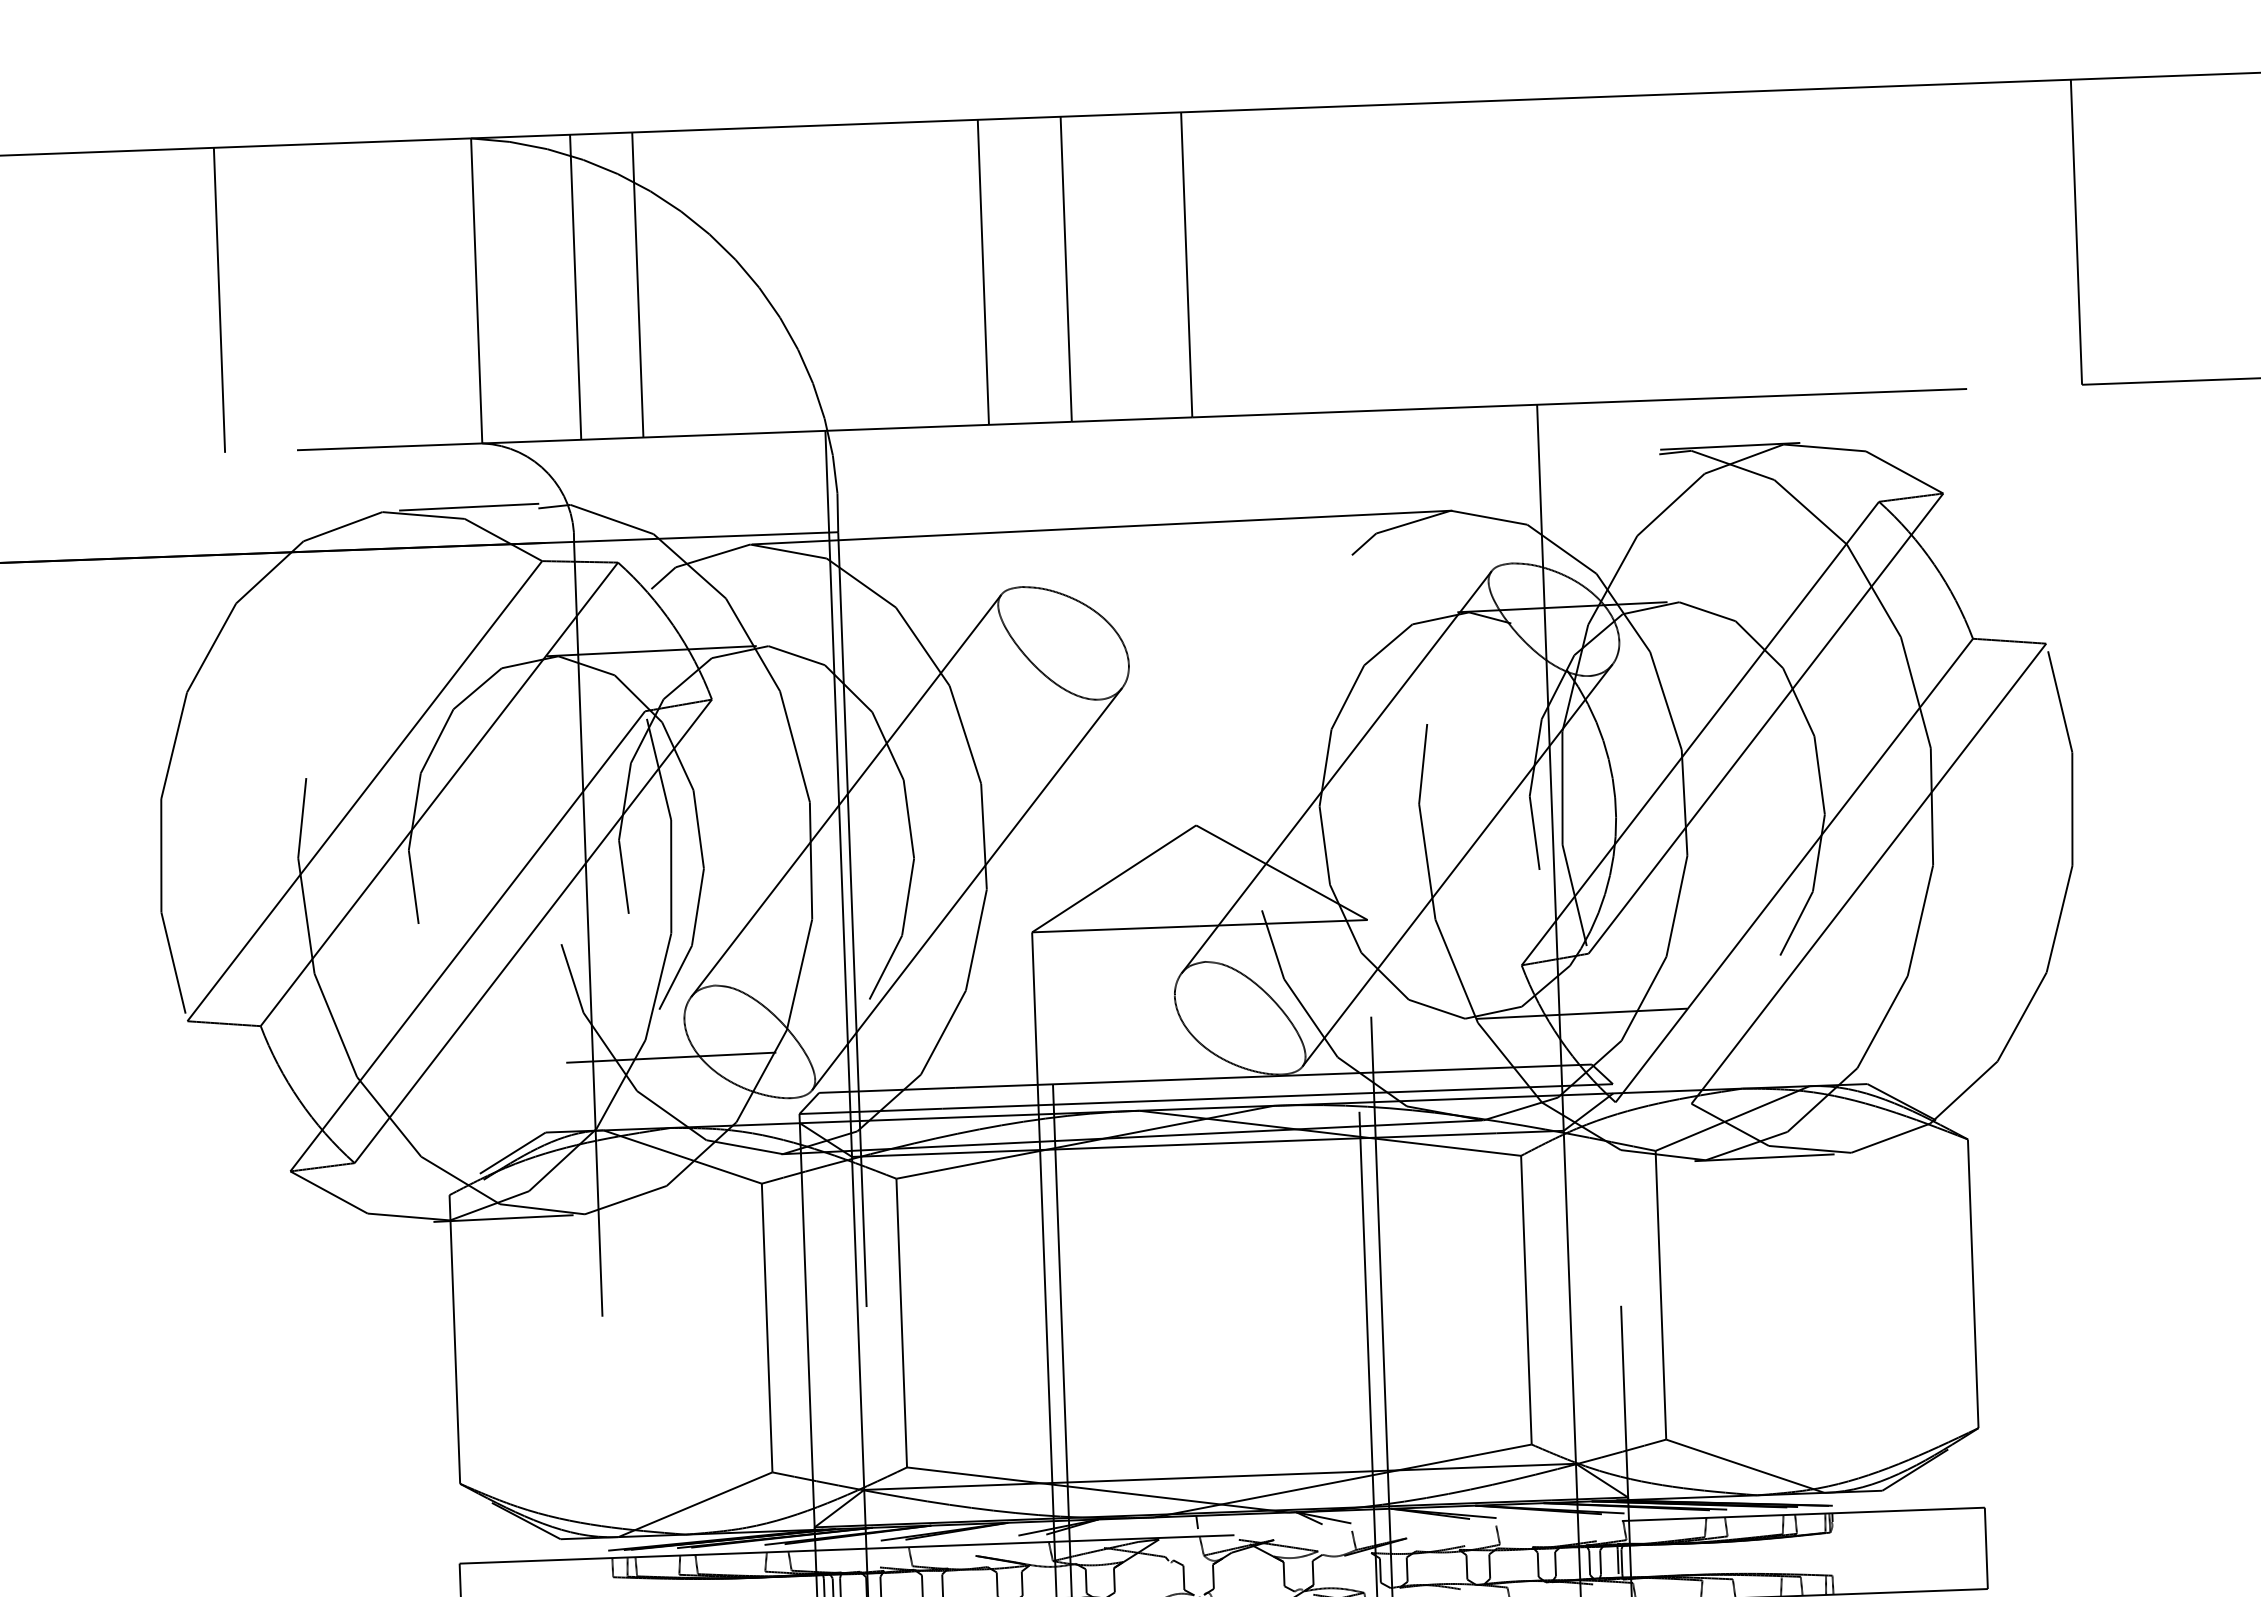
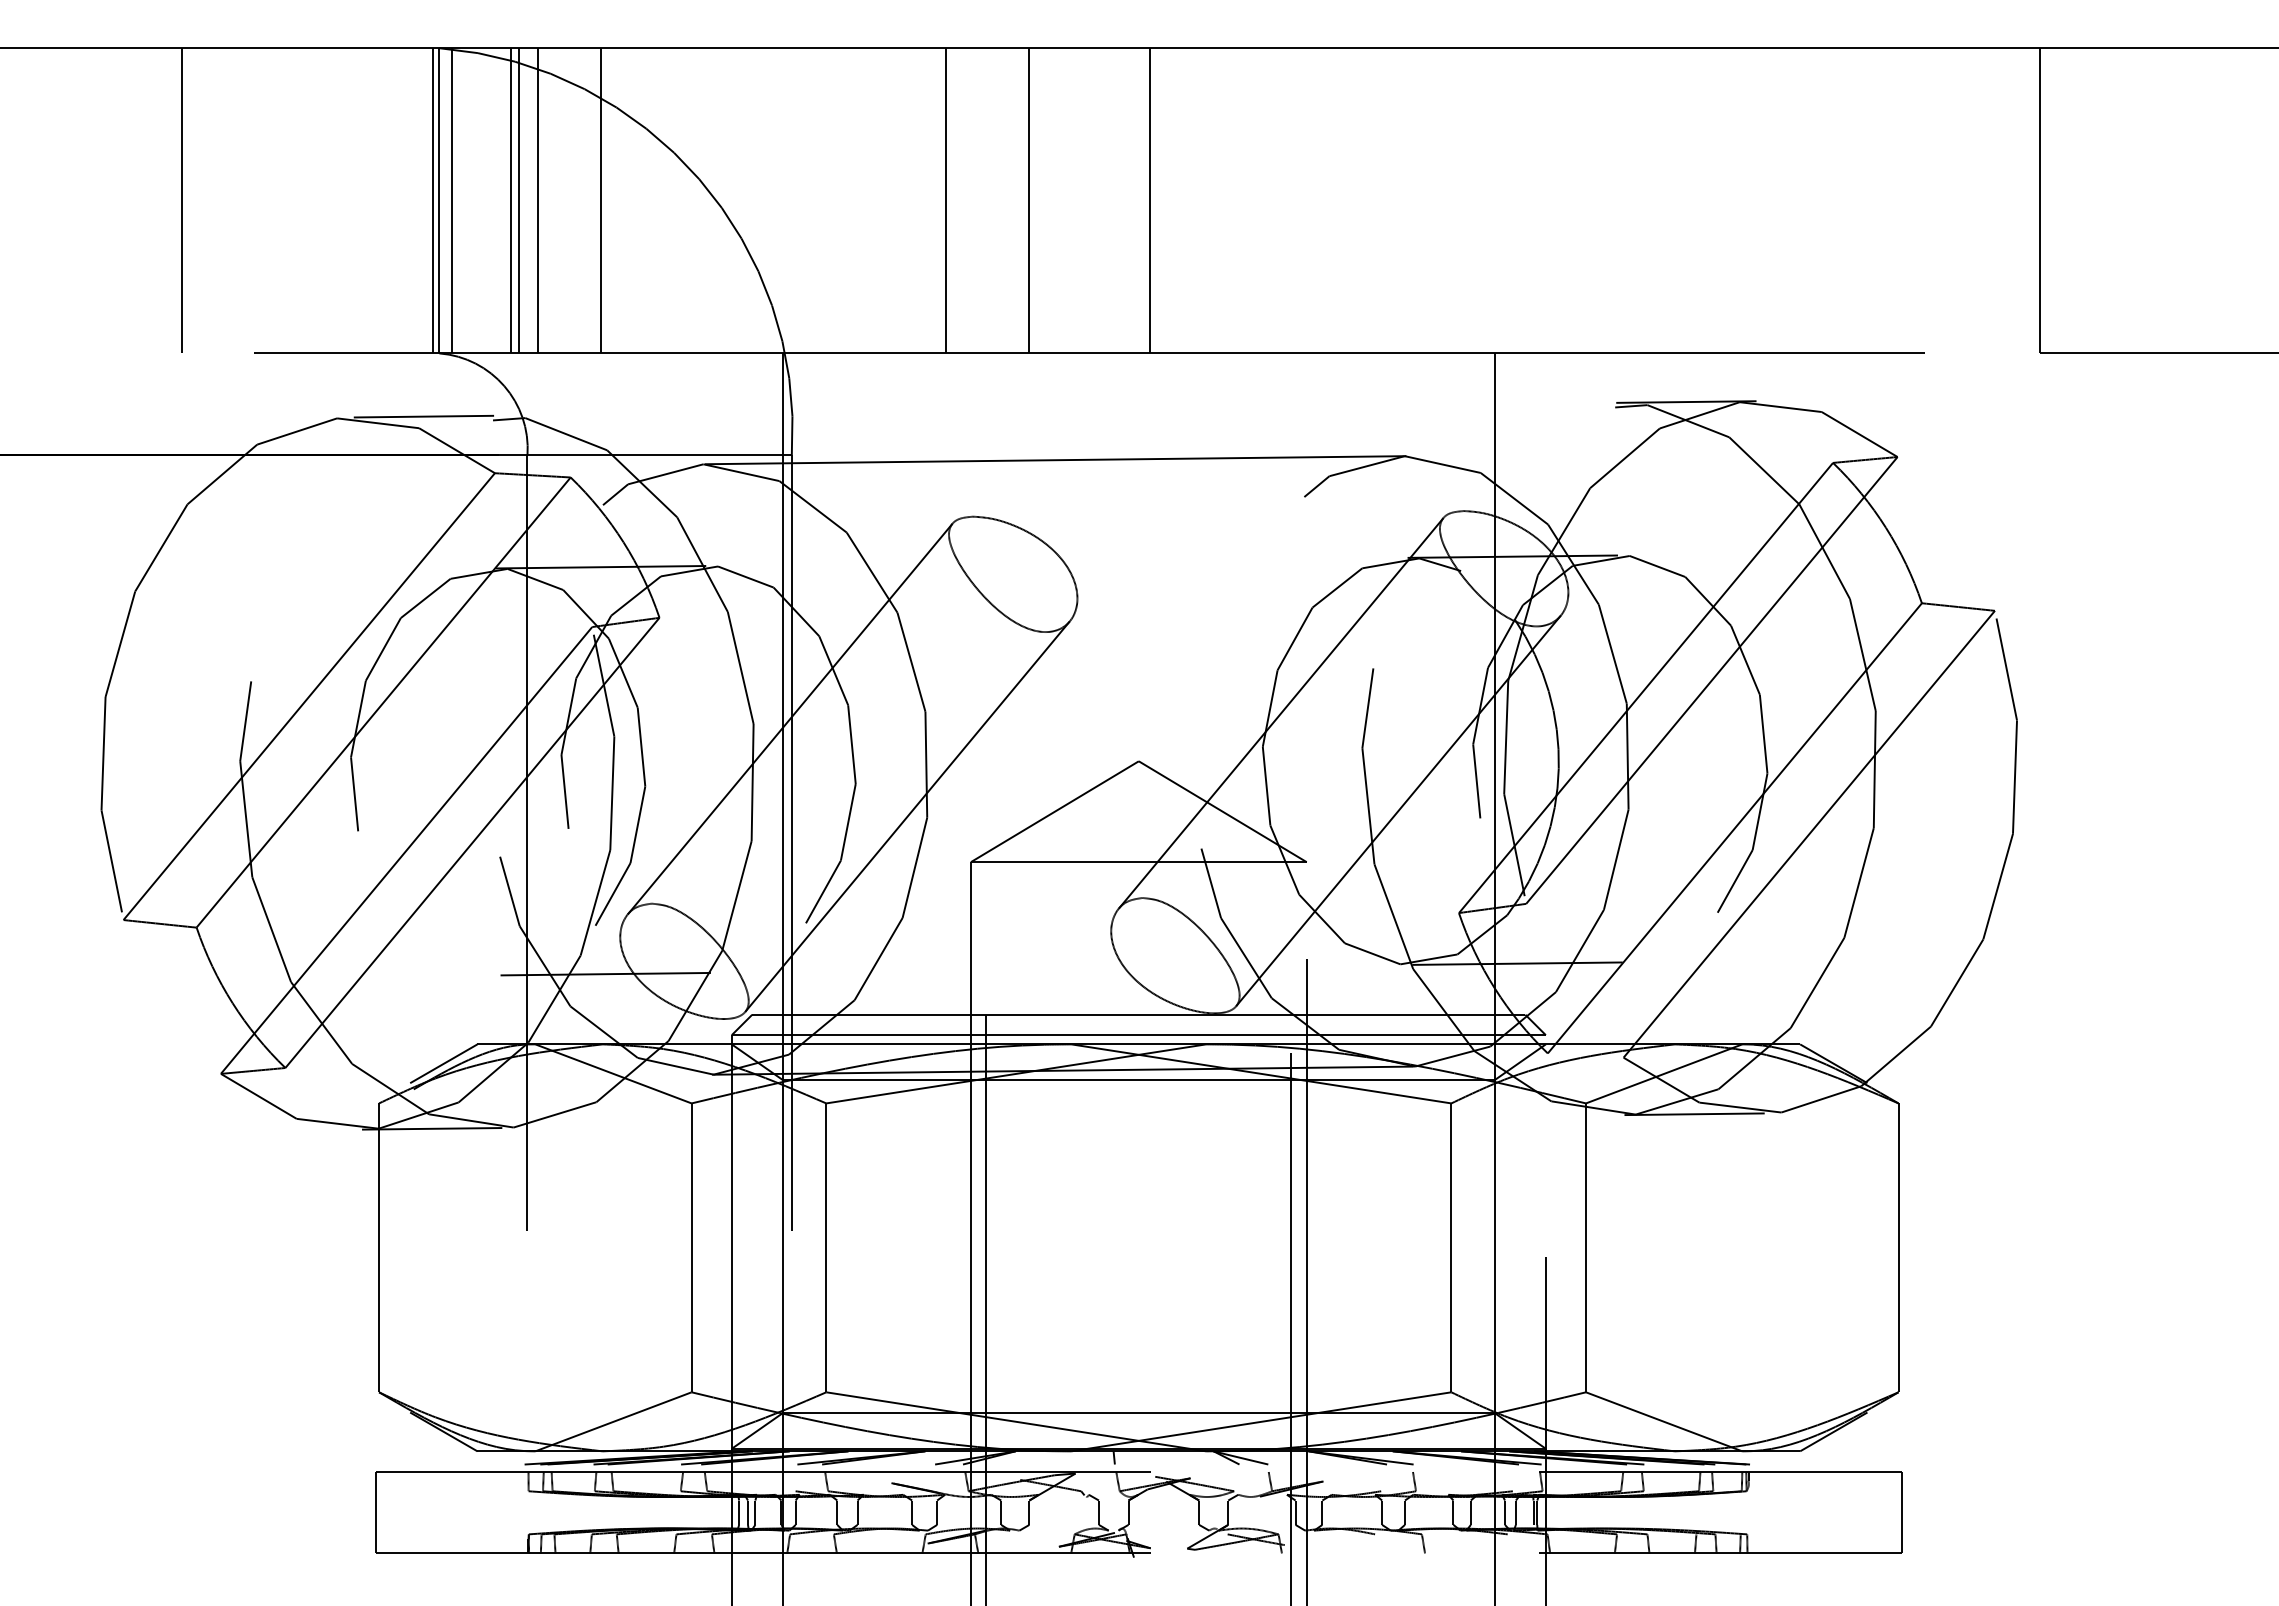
line: (556, 287) -> (519, 200), added
line: (547, 288) -> (510, 200), added
line: (470, 290) -> (433, 200), added
line: (489, 290) -> (452, 200), added

